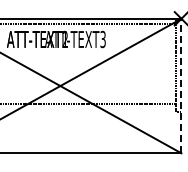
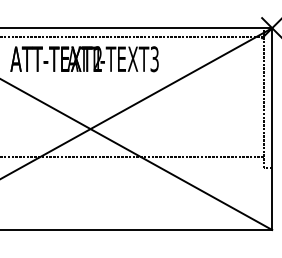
line: (181, 85) -> (272, 128), dashed -> solid

